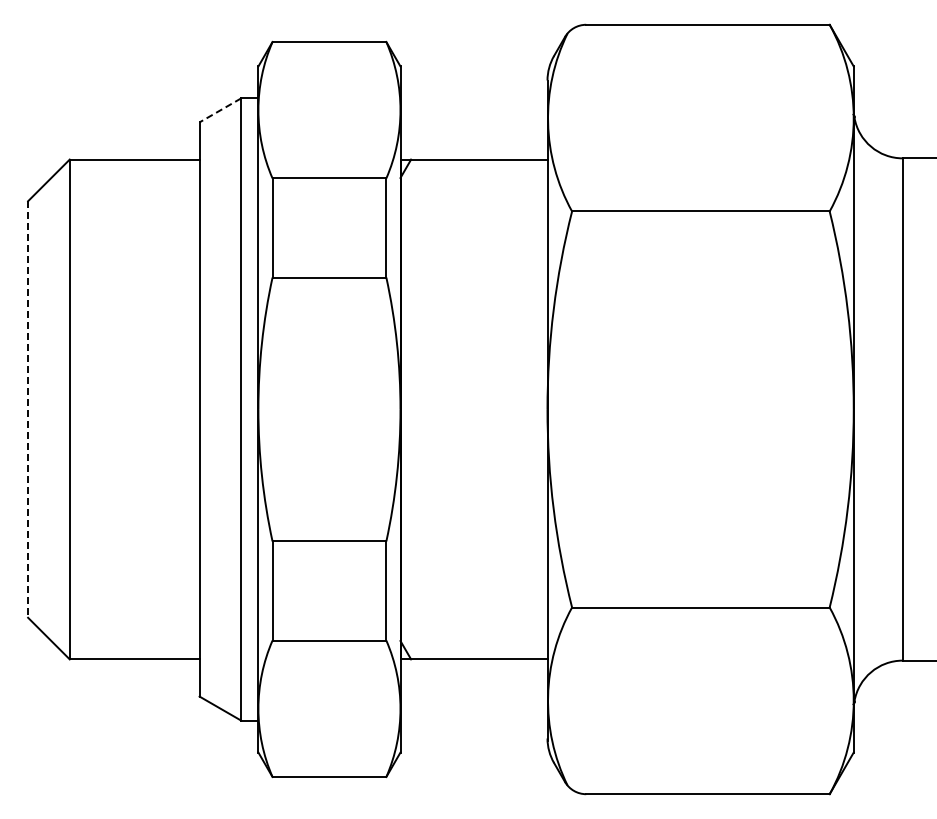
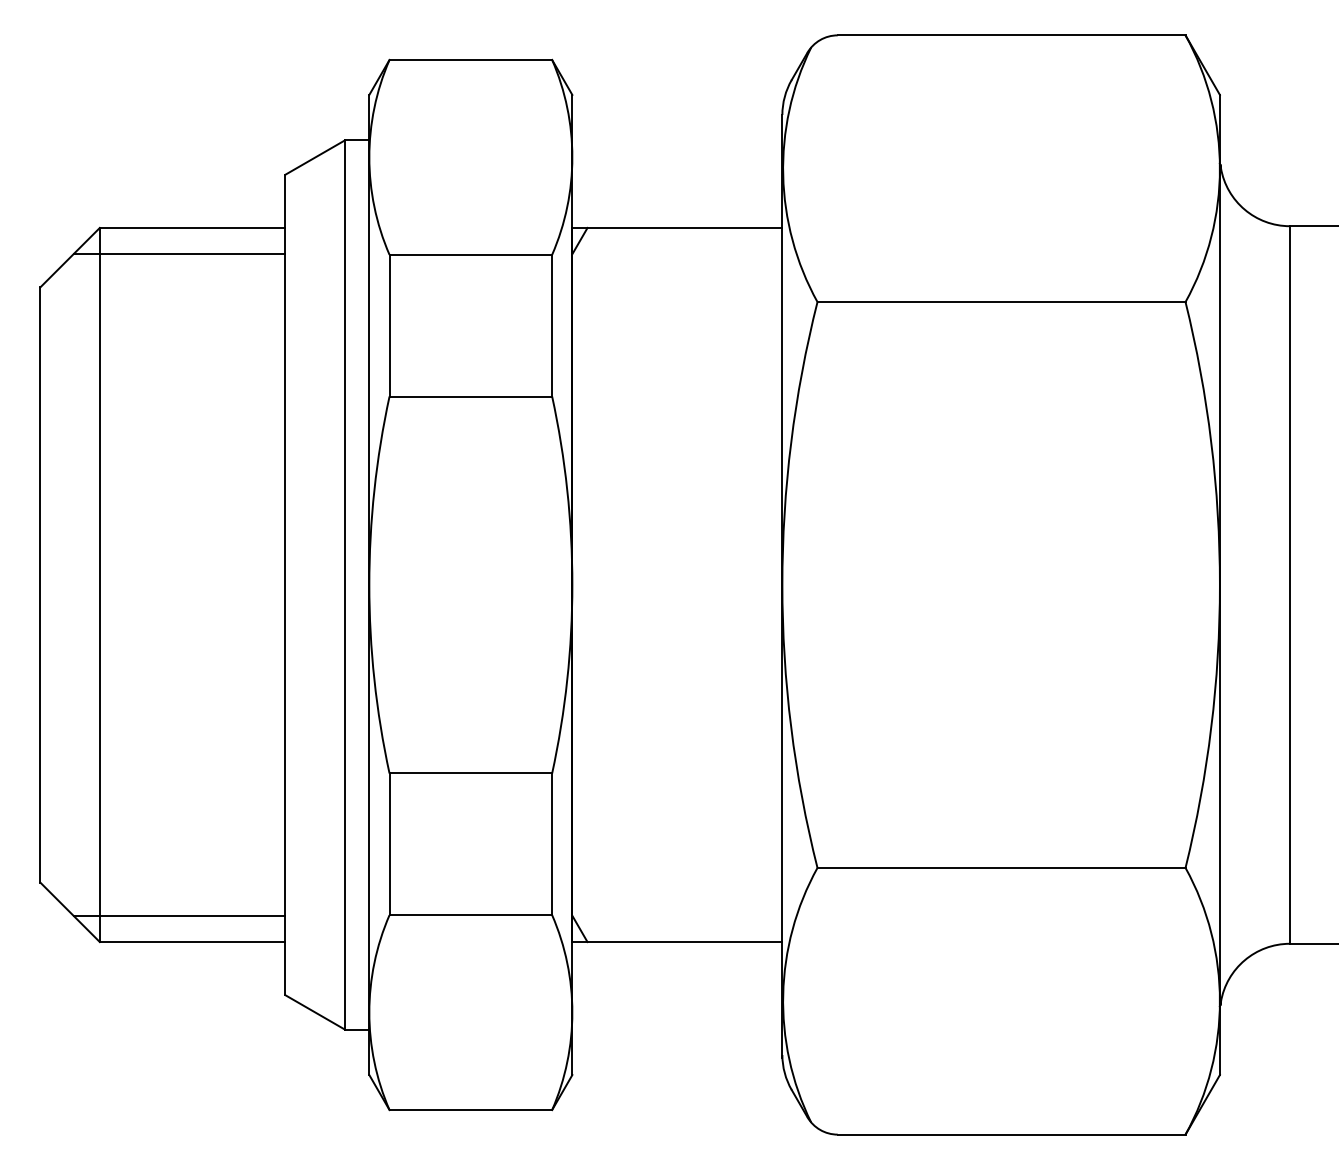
line: (220, 110) -> (315, 157), dashed -> solid
line: (125, 177) -> (179, 253), added
line: (28, 410) -> (40, 586), dashed -> solid
line: (125, 641) -> (179, 916), added

